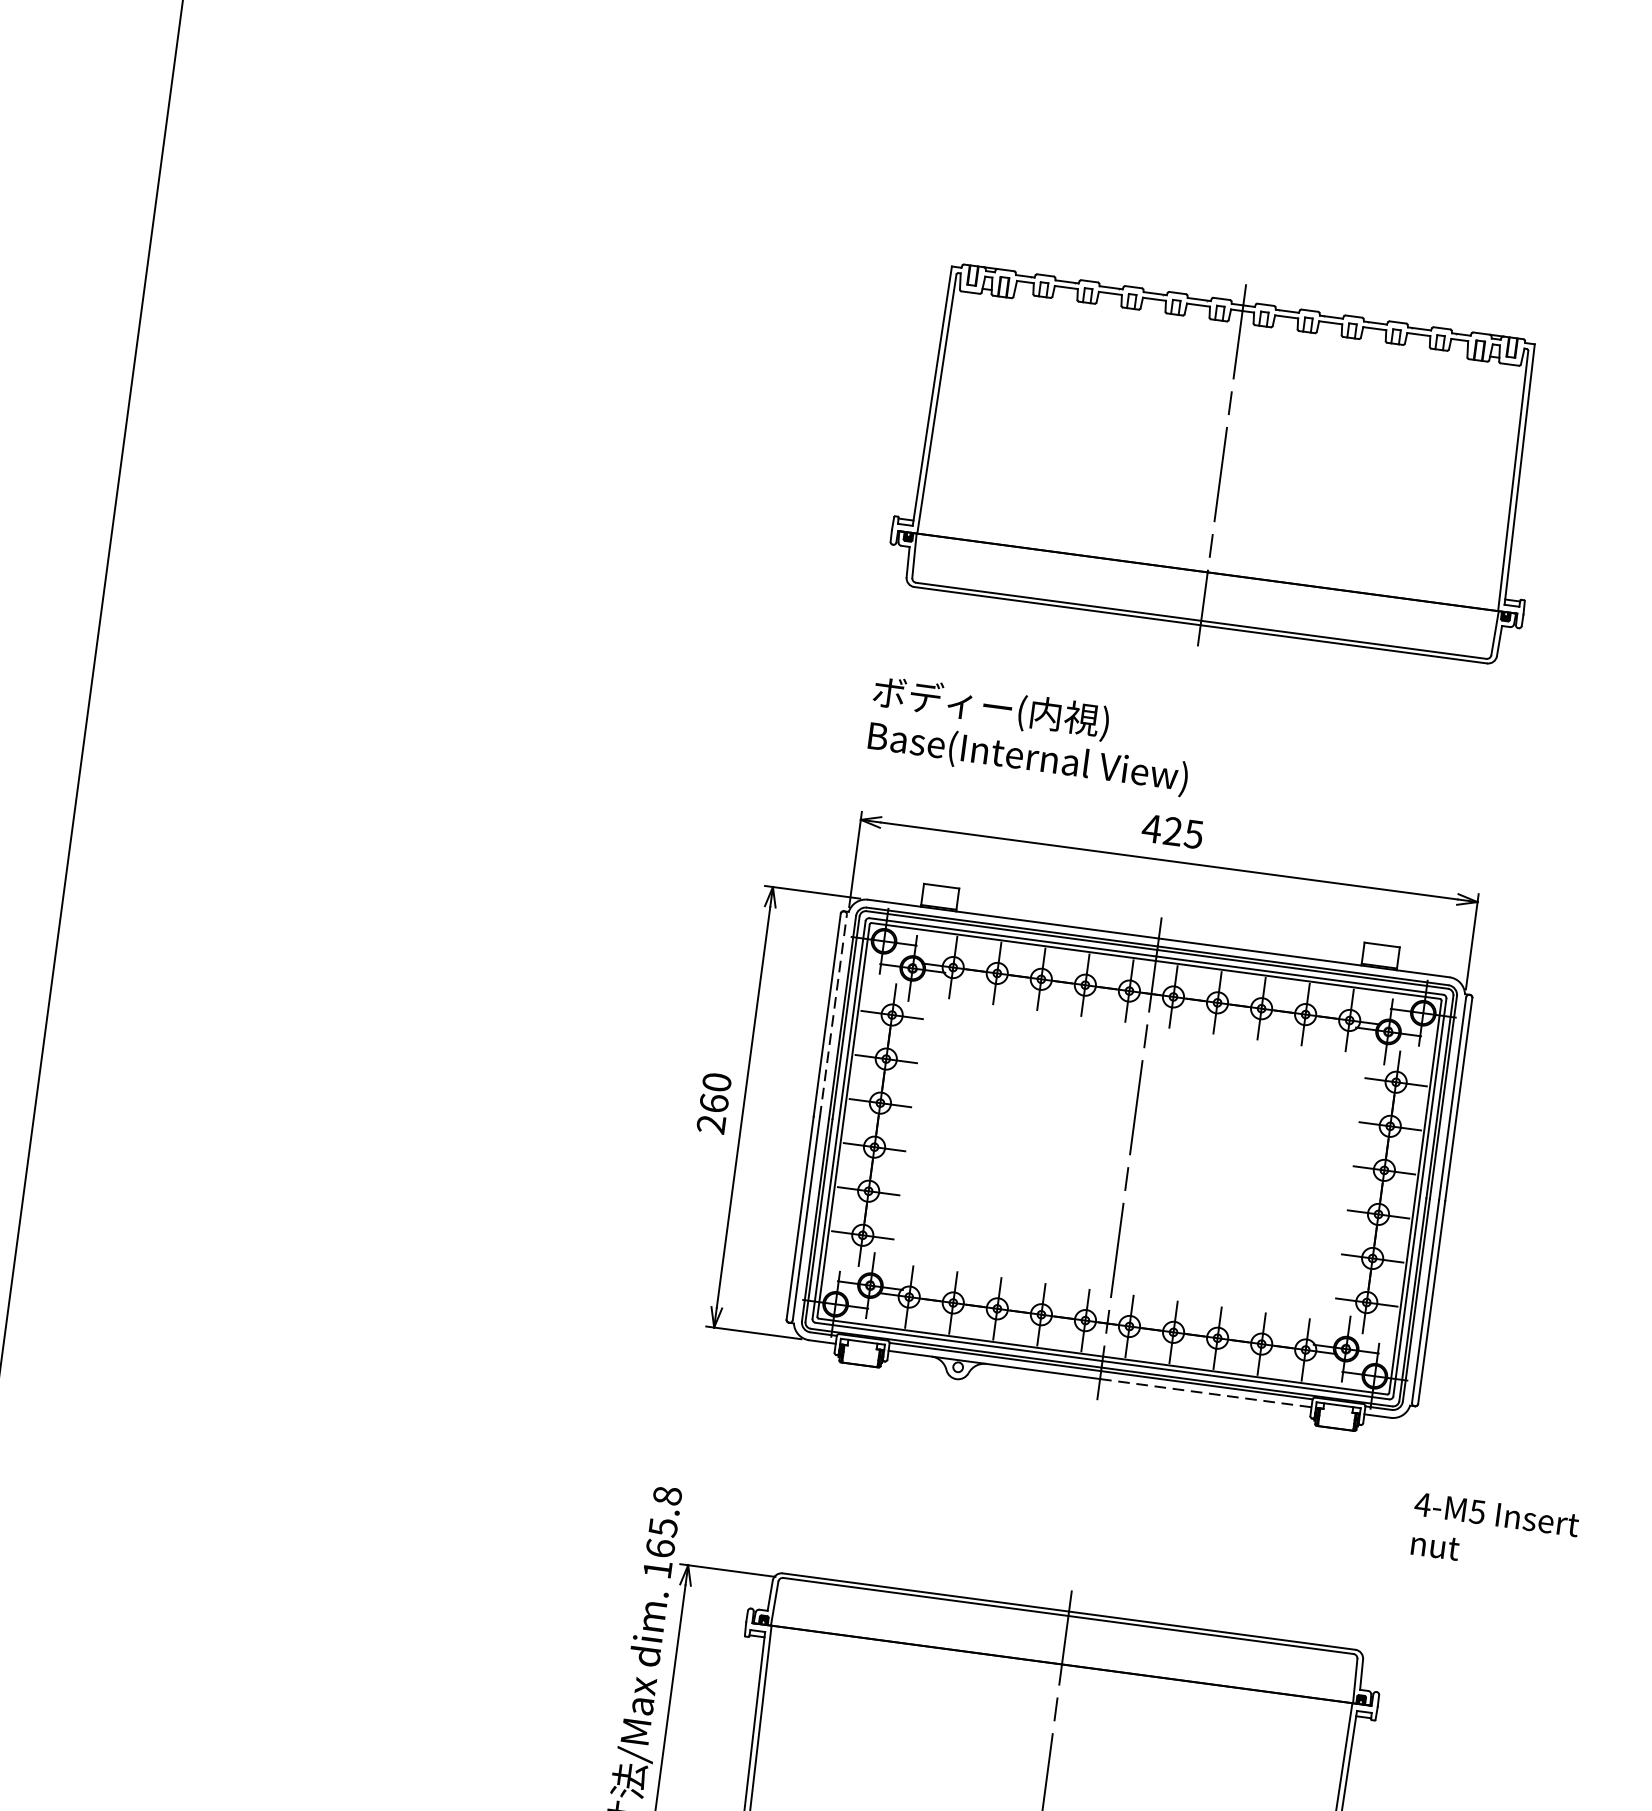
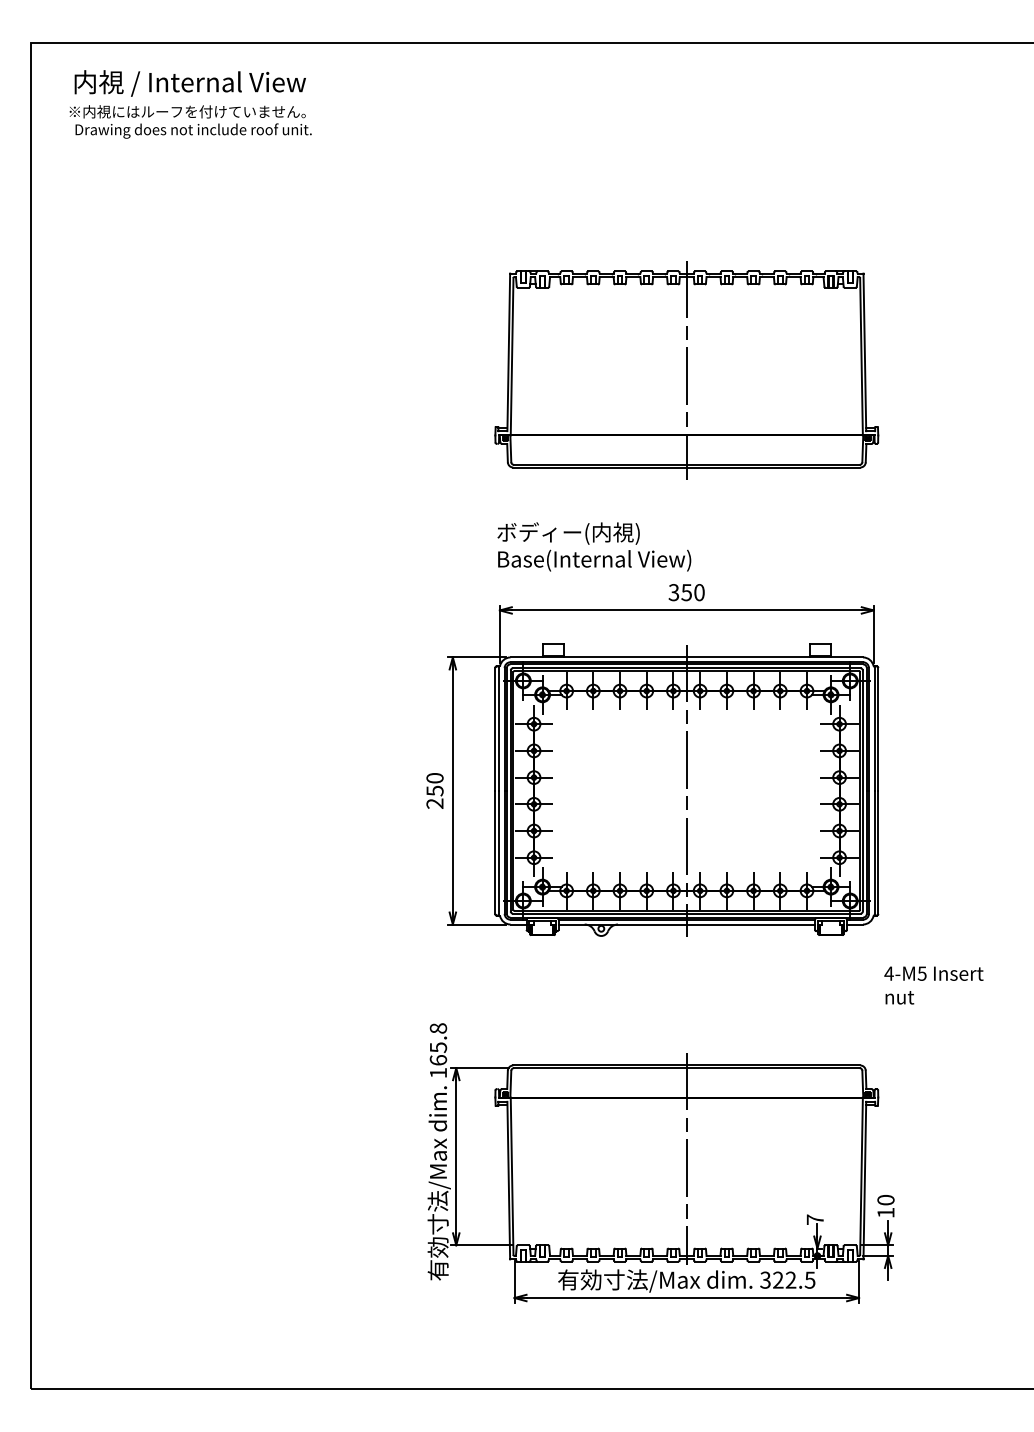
text: (1172, 831) -> (686, 592), 425 -> 350
line: (834, 1016) -> (499, 729), dashed -> solid
text: (713, 1102) -> (434, 790), 260 -> 250
line: (1206, 1393) -> (751, 924), dashed -> solid

